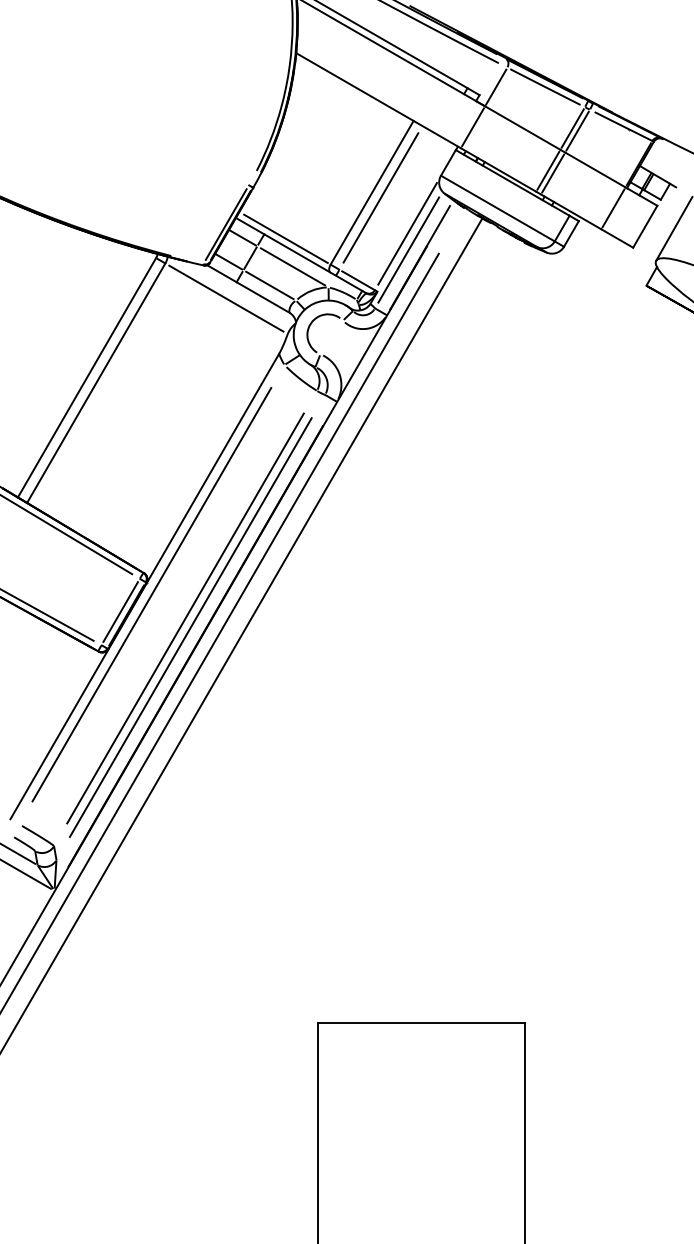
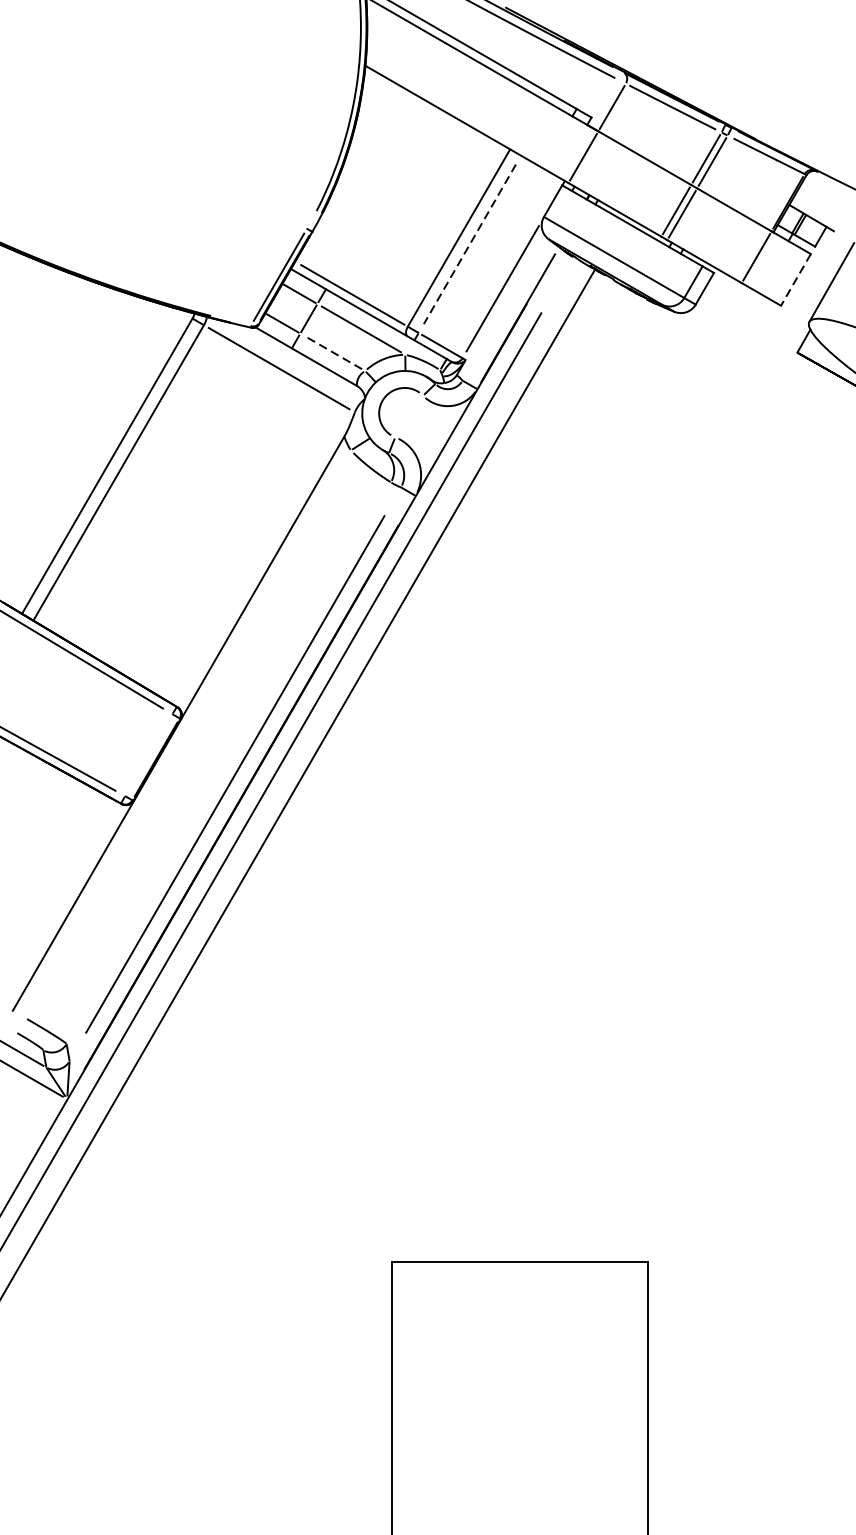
line: (380, 197) -> (469, 243), solid -> dashed
line: (645, 227) -> (796, 280), solid -> dashed
line: (408, 249) -> (503, 307), removed
line: (269, 285) -> (332, 352), solid -> dashed
line: (151, 594) -> (186, 733), removed
line: (120, 611) -> (148, 754), removed
line: (185, 618) -> (228, 763), removed

